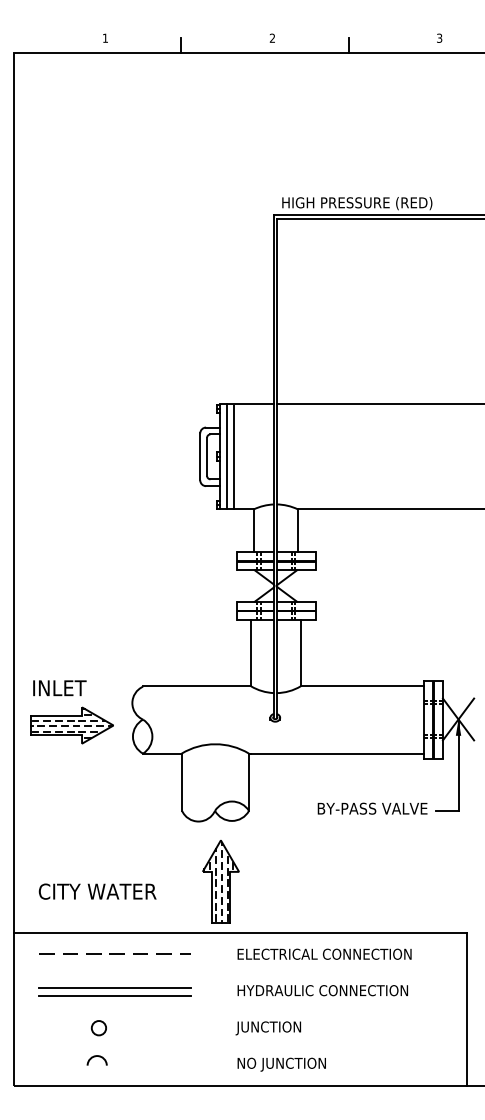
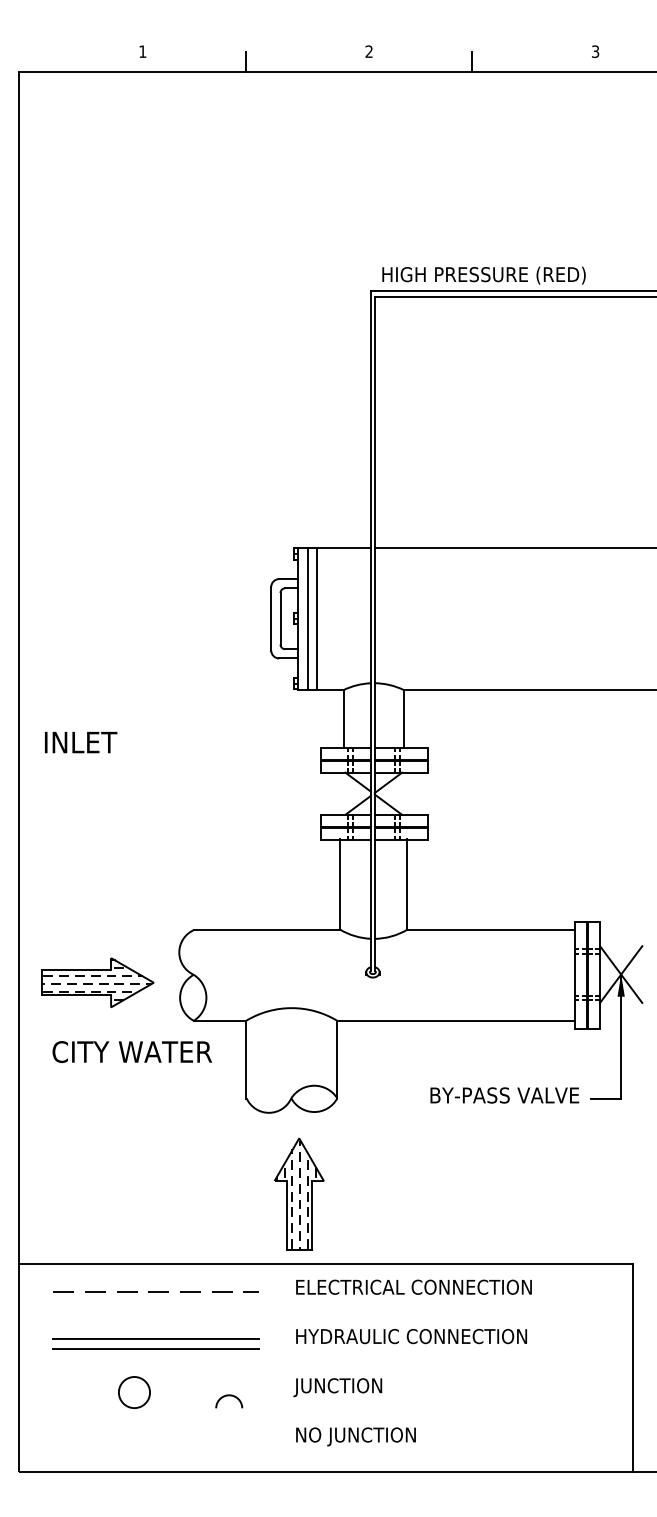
text: (59, 688) -> (80, 742), moved
text: (97, 891) -> (132, 1051), moved
text: (323, 1009) -> (412, 1362), moved
circle: (98, 1028) -> (133, 1393), size x1.6
arc: (95, 1057) -> (226, 1397), moved

